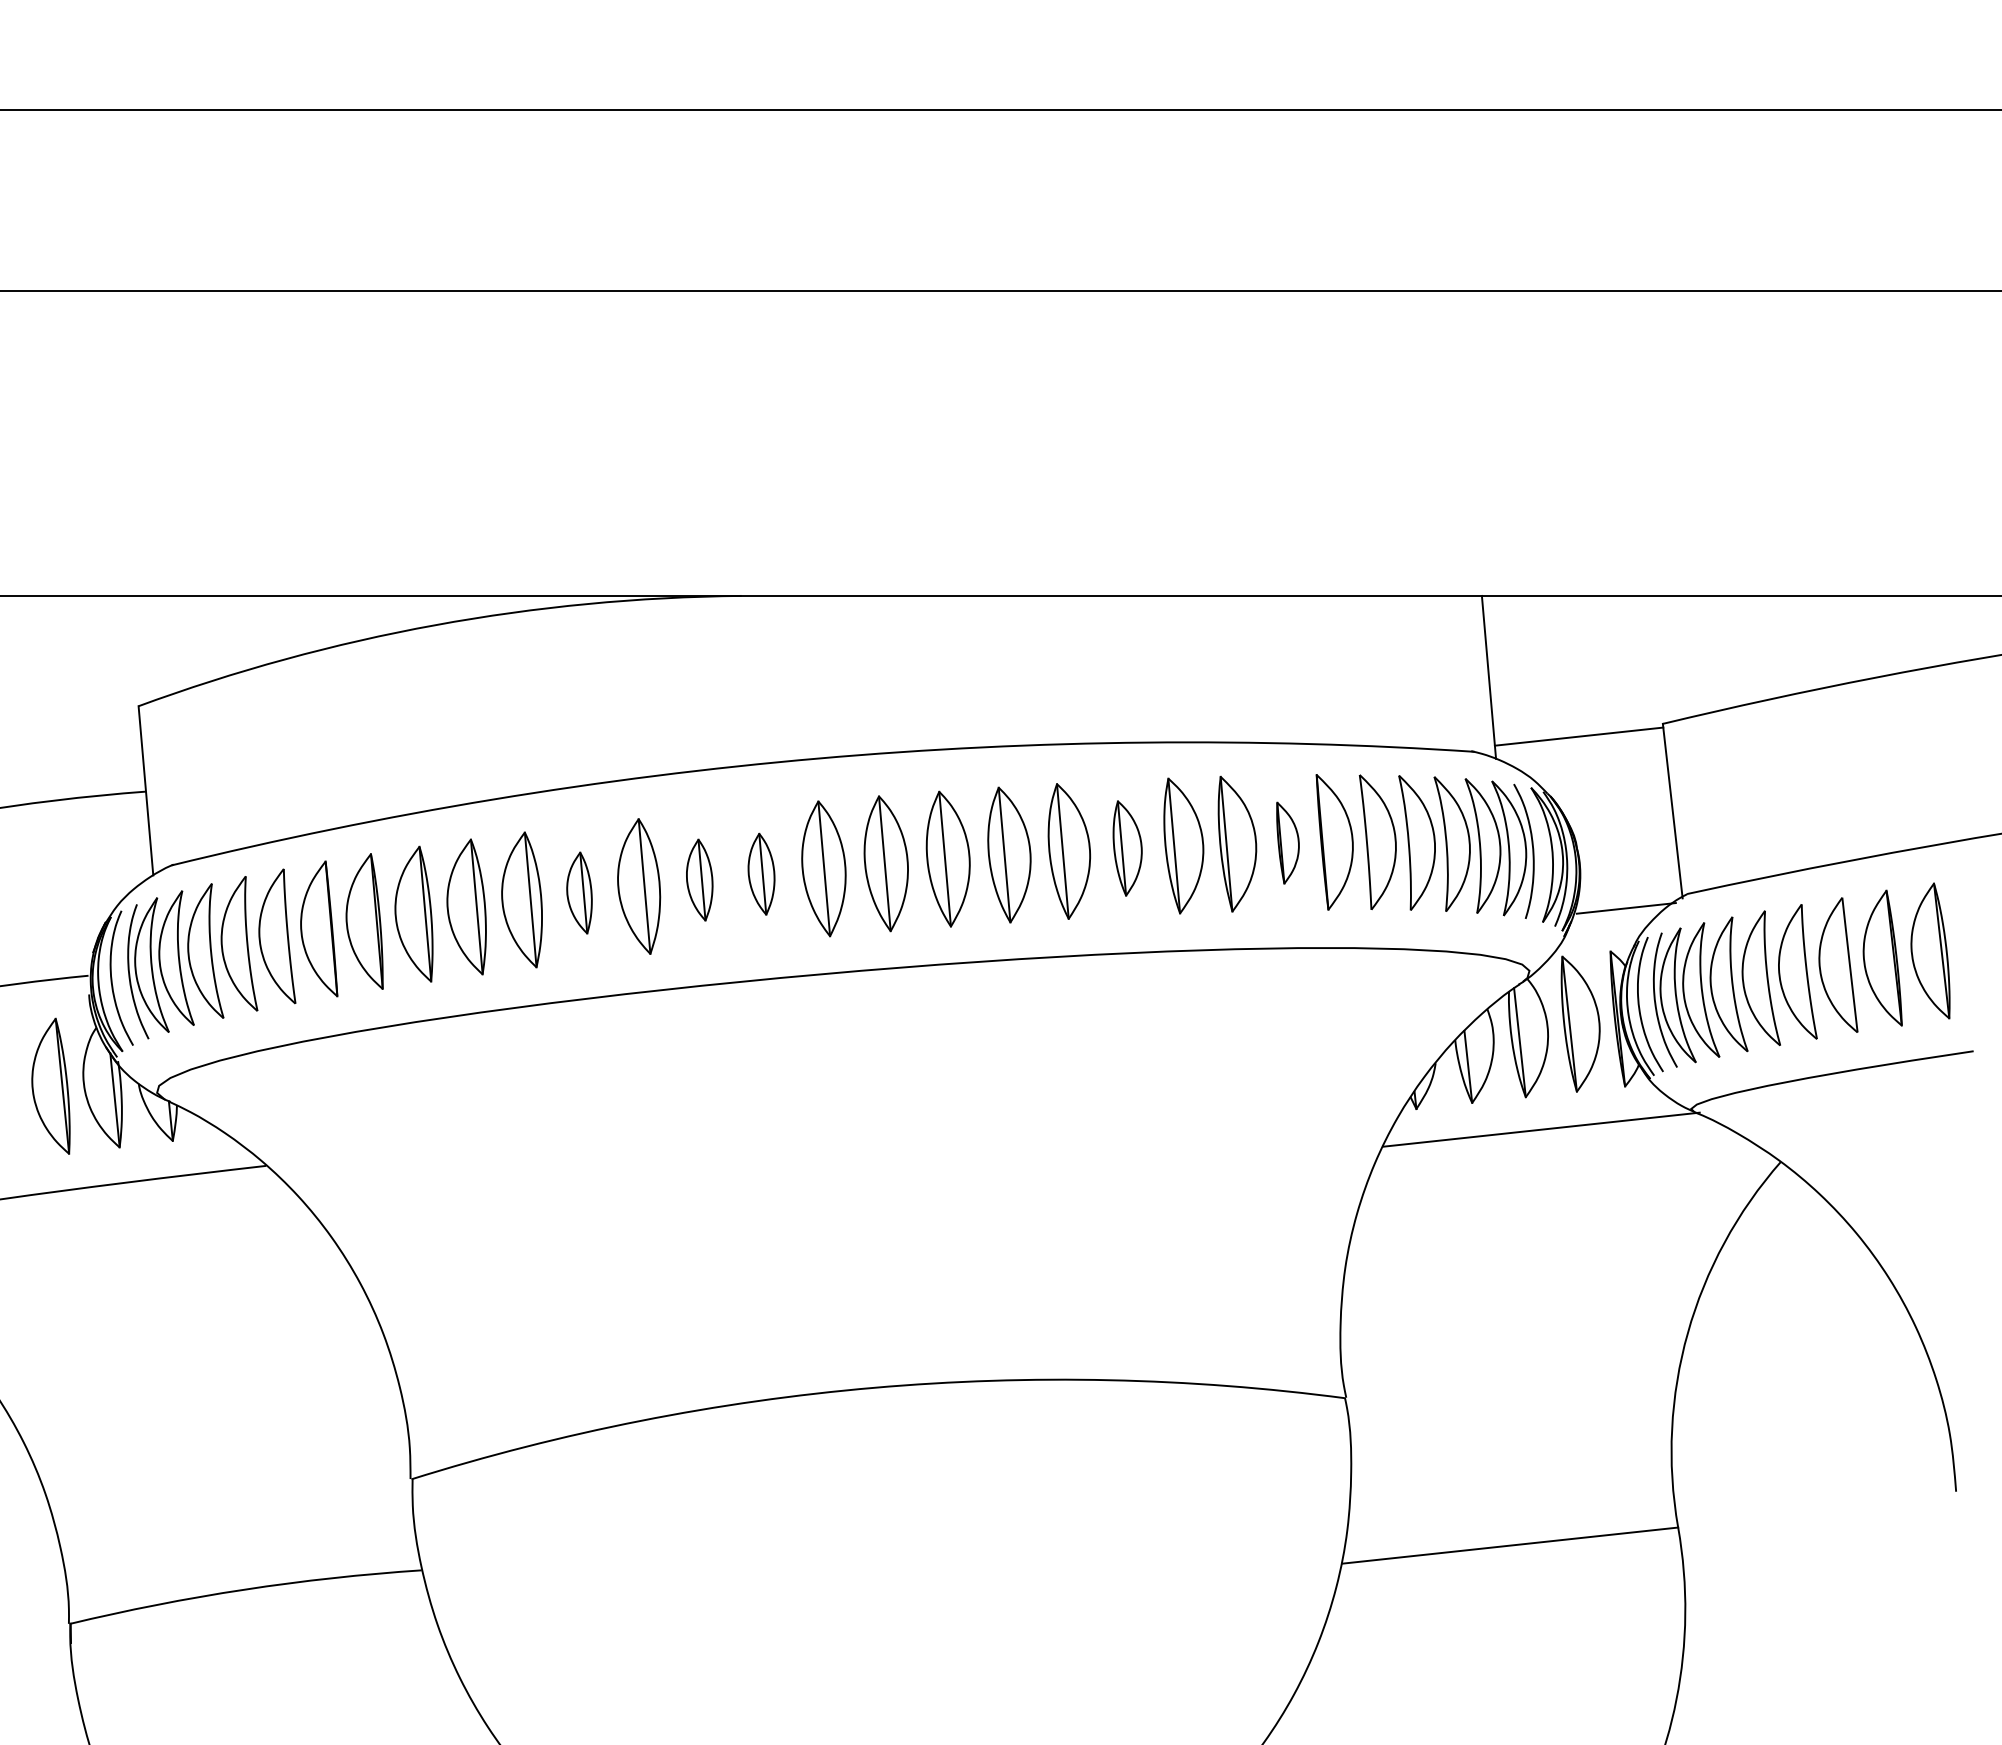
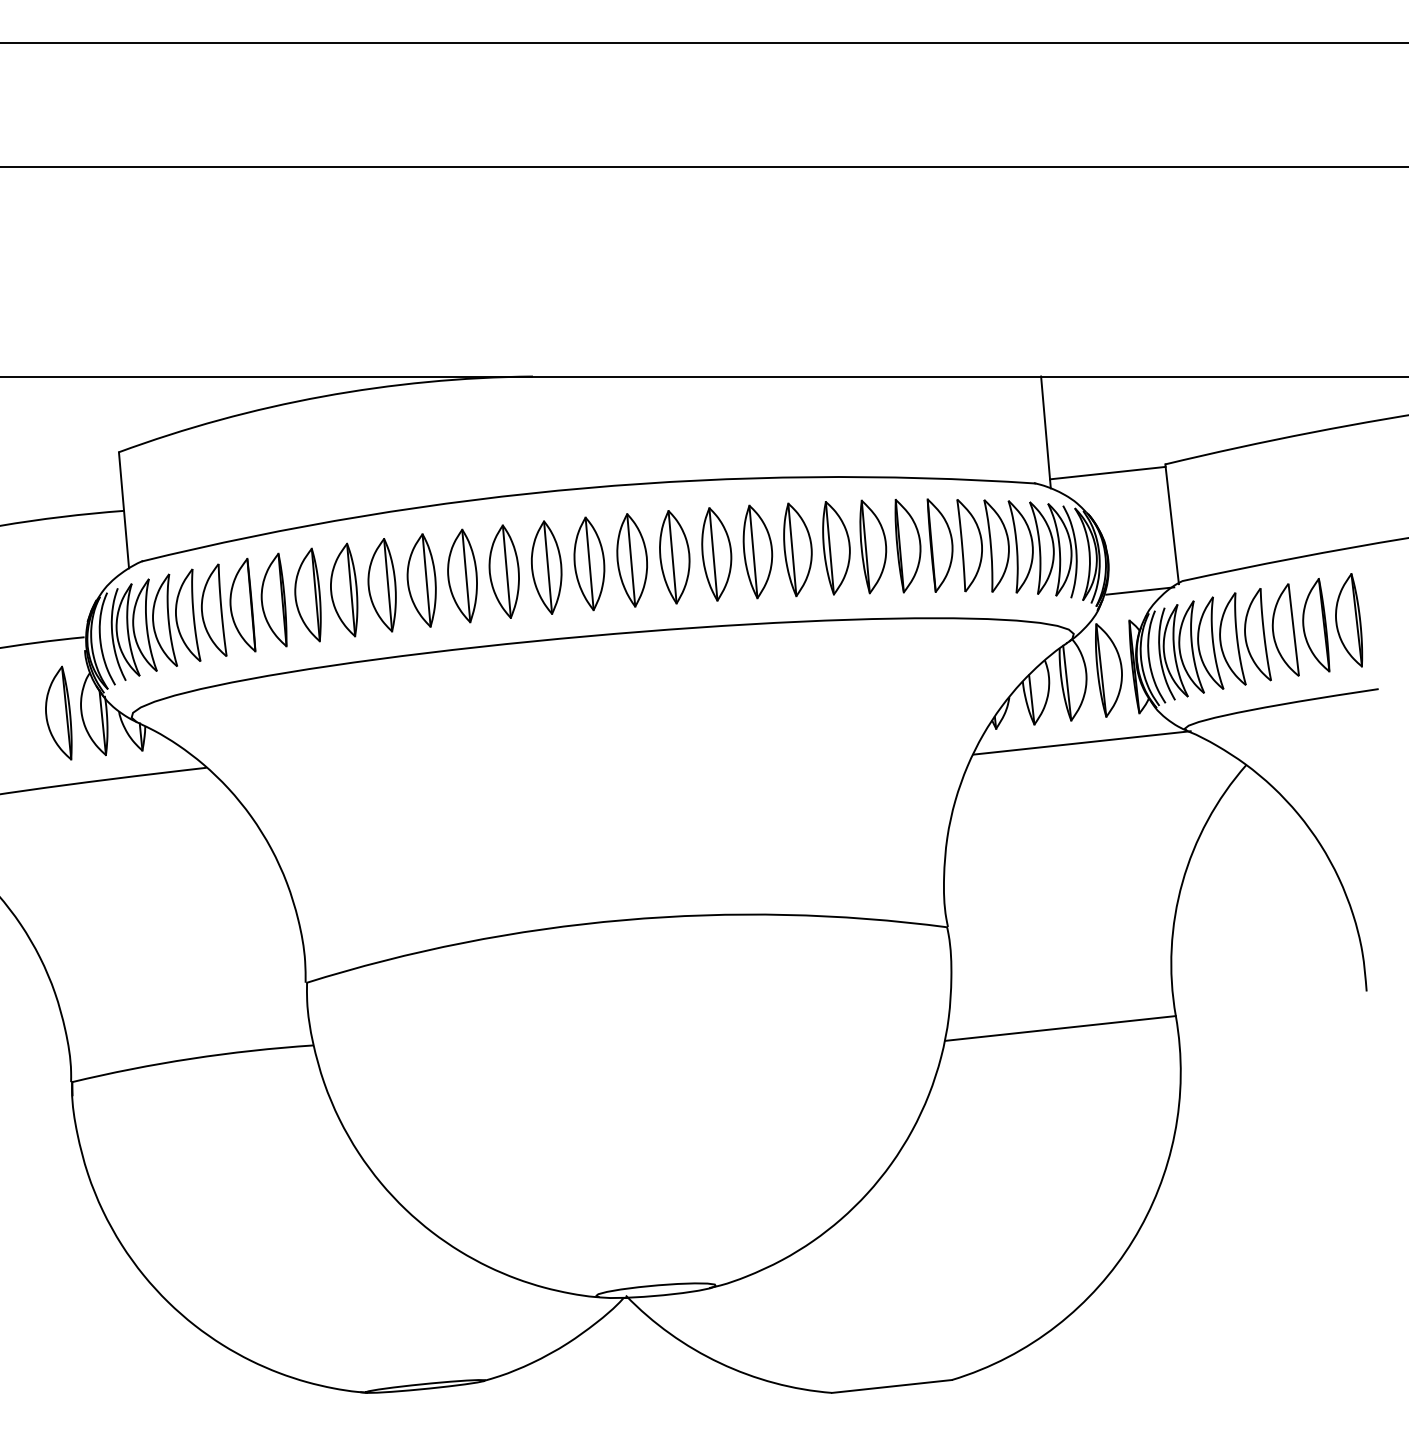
part: (1287, 843) -> (907, 546), size x1.67
part: (1127, 847) -> (797, 549), size x1.43
part: (761, 874) -> (546, 567), size x1.67
part: (698, 879) -> (503, 571), size x1.67
part: (579, 893) -> (421, 580), size x1.67

